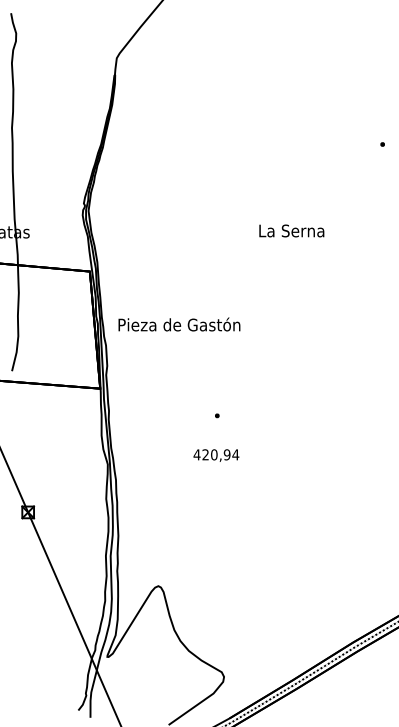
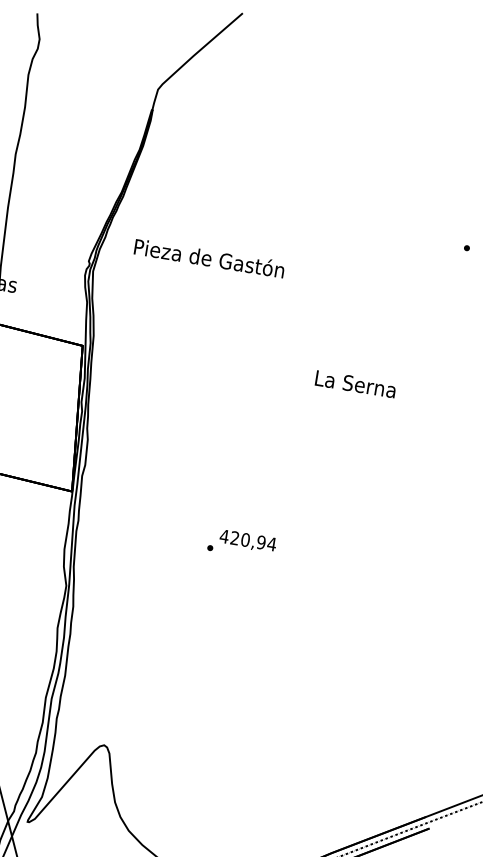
text: (291, 230) -> (355, 383), moved
text: (179, 324) -> (209, 258), moved
text: (216, 455) -> (248, 541), moved

